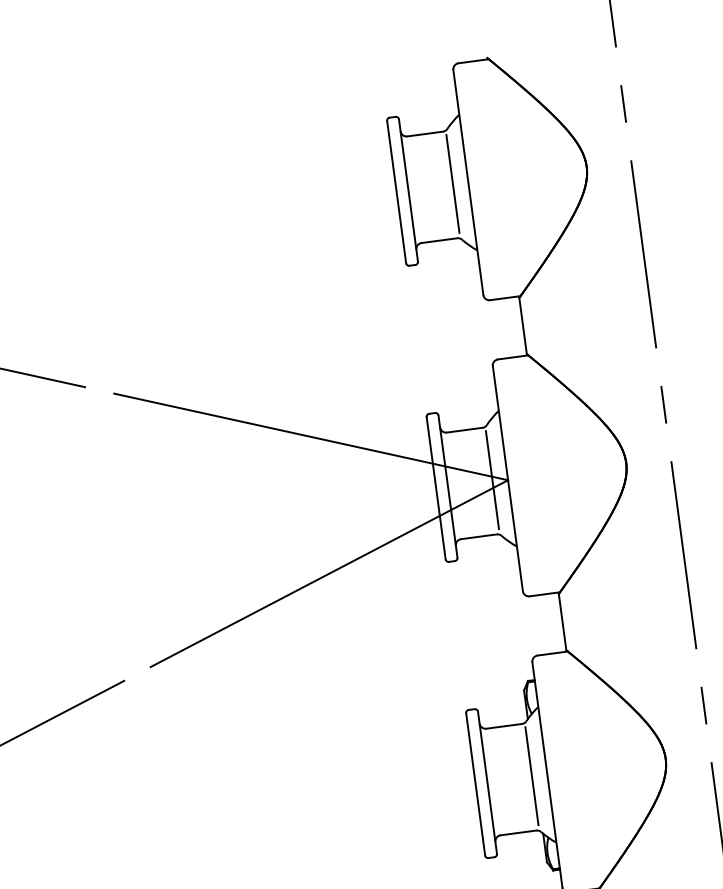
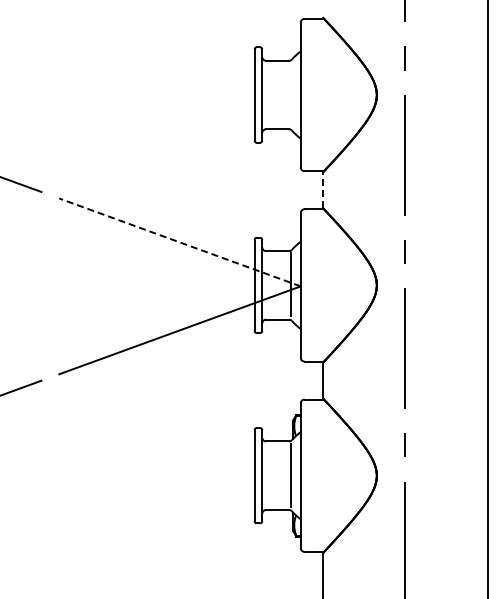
line: (452, 183) -> (290, 94), removed
line: (523, 324) -> (323, 189), solid -> dashed
line: (310, 437) -> (179, 242), solid -> dashed

